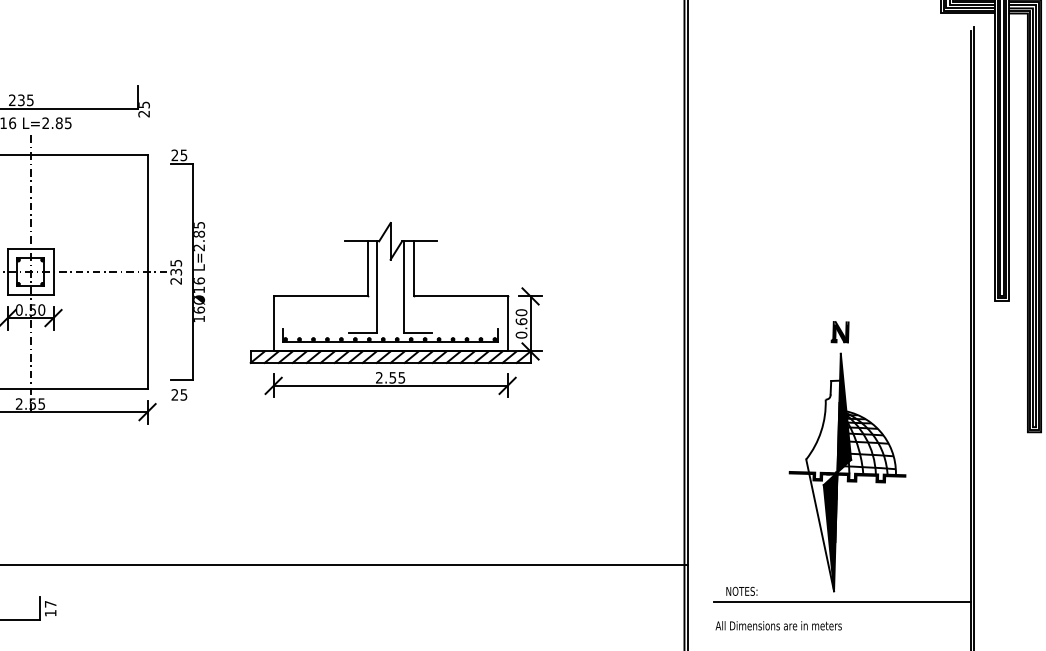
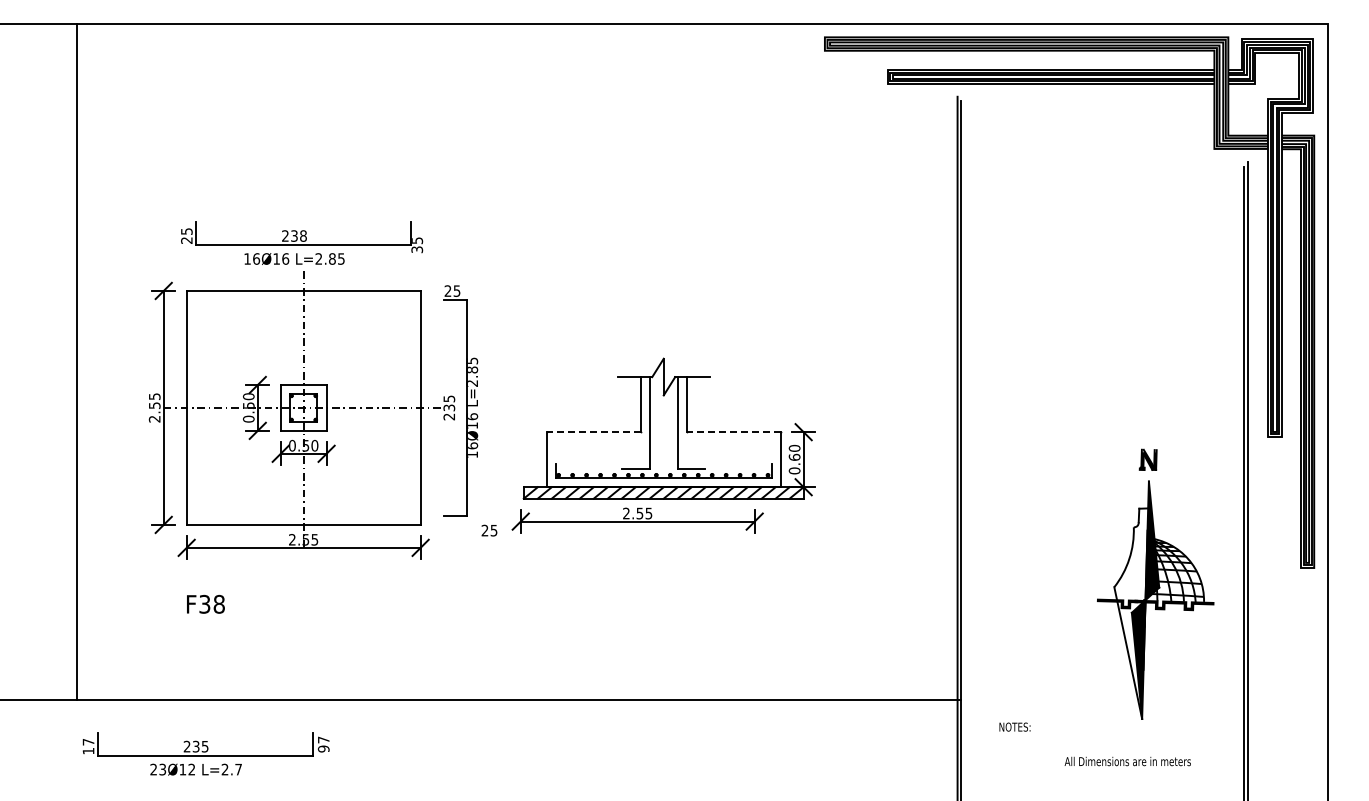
text: (30, 99) -> (303, 235), 235 -> 238
text: (144, 113) -> (417, 249), 25 -> 35
line: (320, 296) -> (593, 432), solid -> dashed
line: (460, 296) -> (733, 432), solid -> dashed
part: (390, 384) -> (637, 520), moved
text: (179, 394) -> (489, 530), moved
part: (847, 455) -> (1155, 583), moved
line: (841, 601) -> (1114, 737), removed
text: (50, 612) -> (323, 748), 17 -> 97
text: (778, 625) -> (1127, 761), moved

